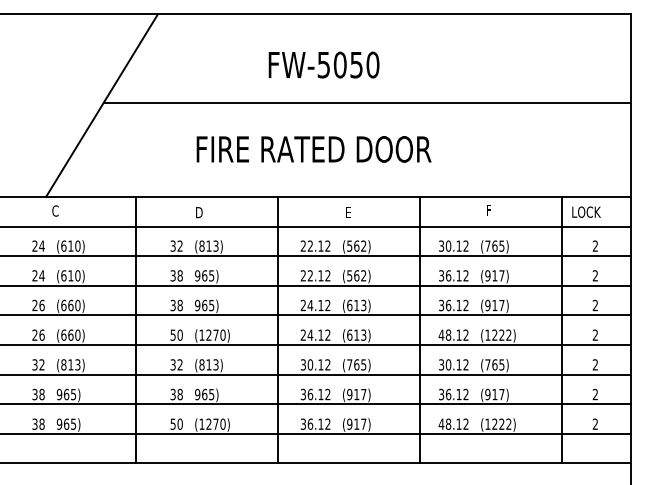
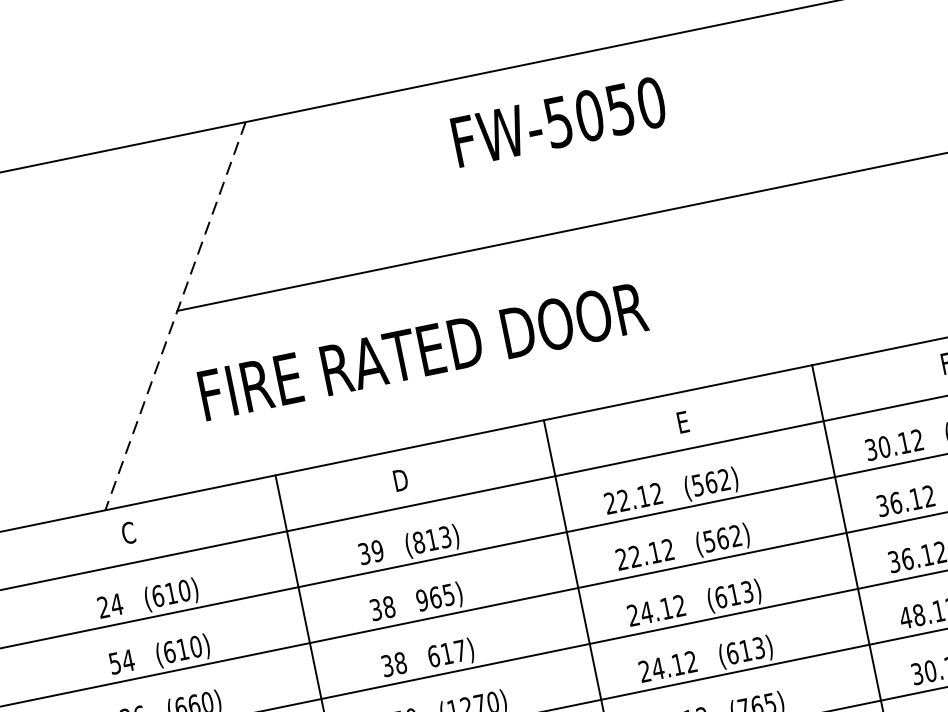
text: (323, 64) -> (557, 121), moved
line: (101, 106) -> (174, 317), solid -> dashed
text: (313, 149) -> (422, 351), moved
text: (179, 245) -> (376, 550), 32 -> 39
text: (34, 275) -> (113, 662), 24 -> 54
text: (204, 305) -> (446, 653), 965) -> 617)

